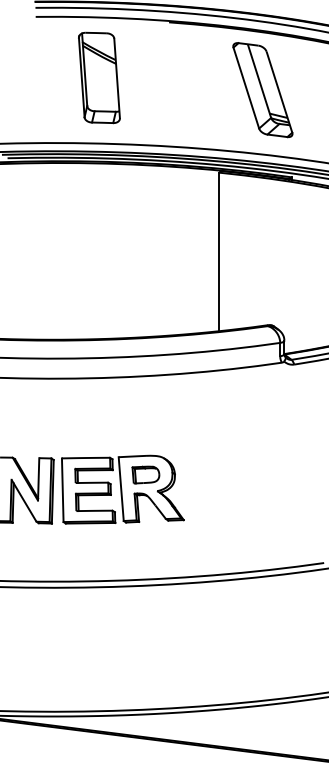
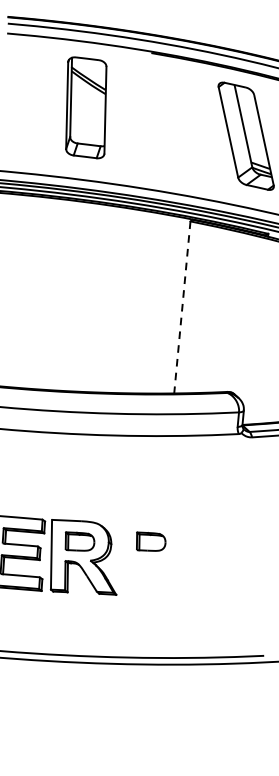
part: (99, 77) -> (86, 107), moved
line: (219, 252) -> (182, 308), solid -> dashed
part: (210, 468) -> (150, 541), added

